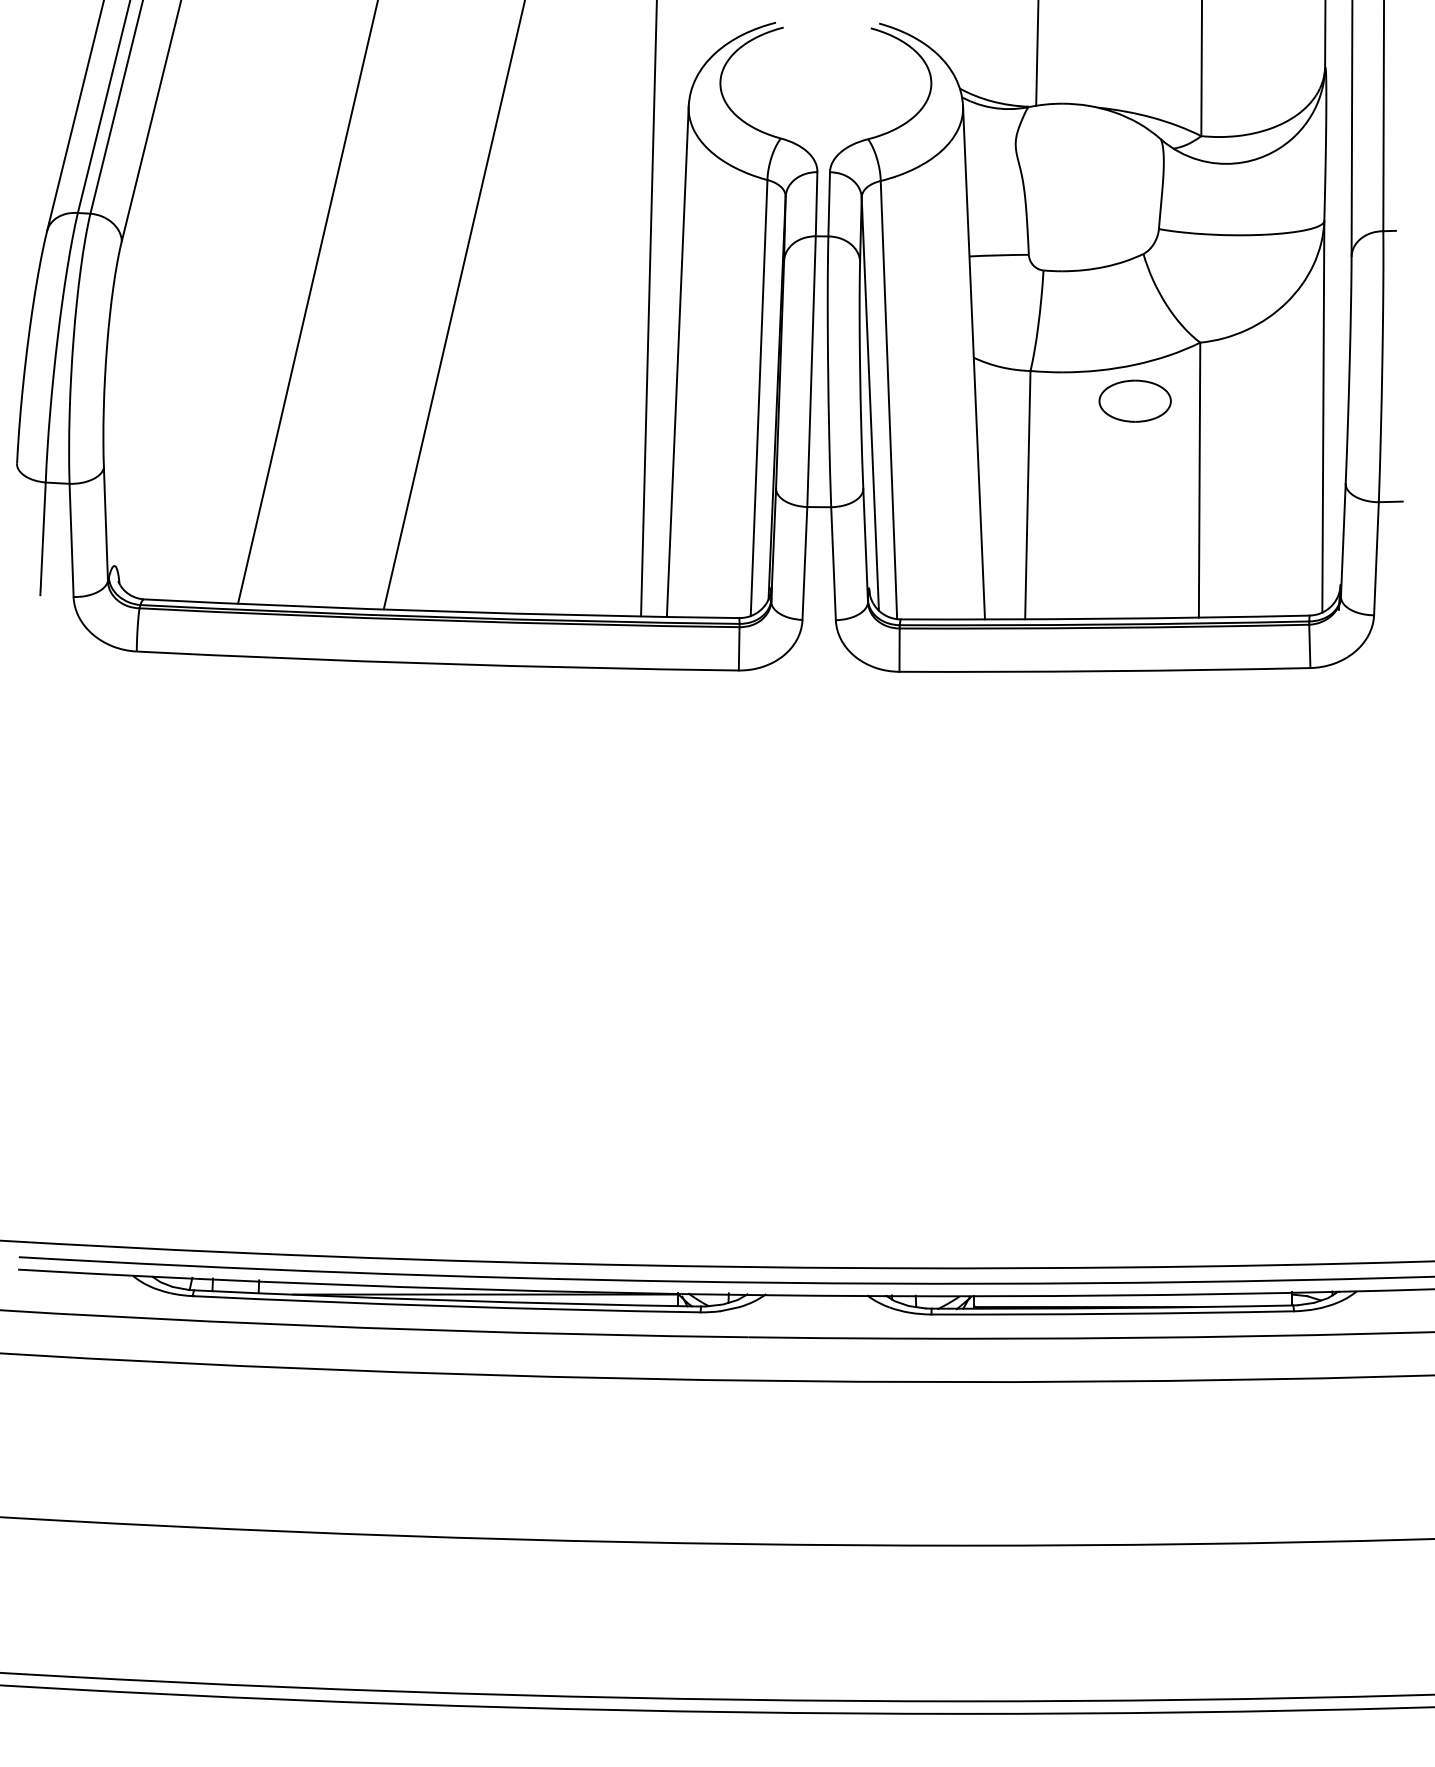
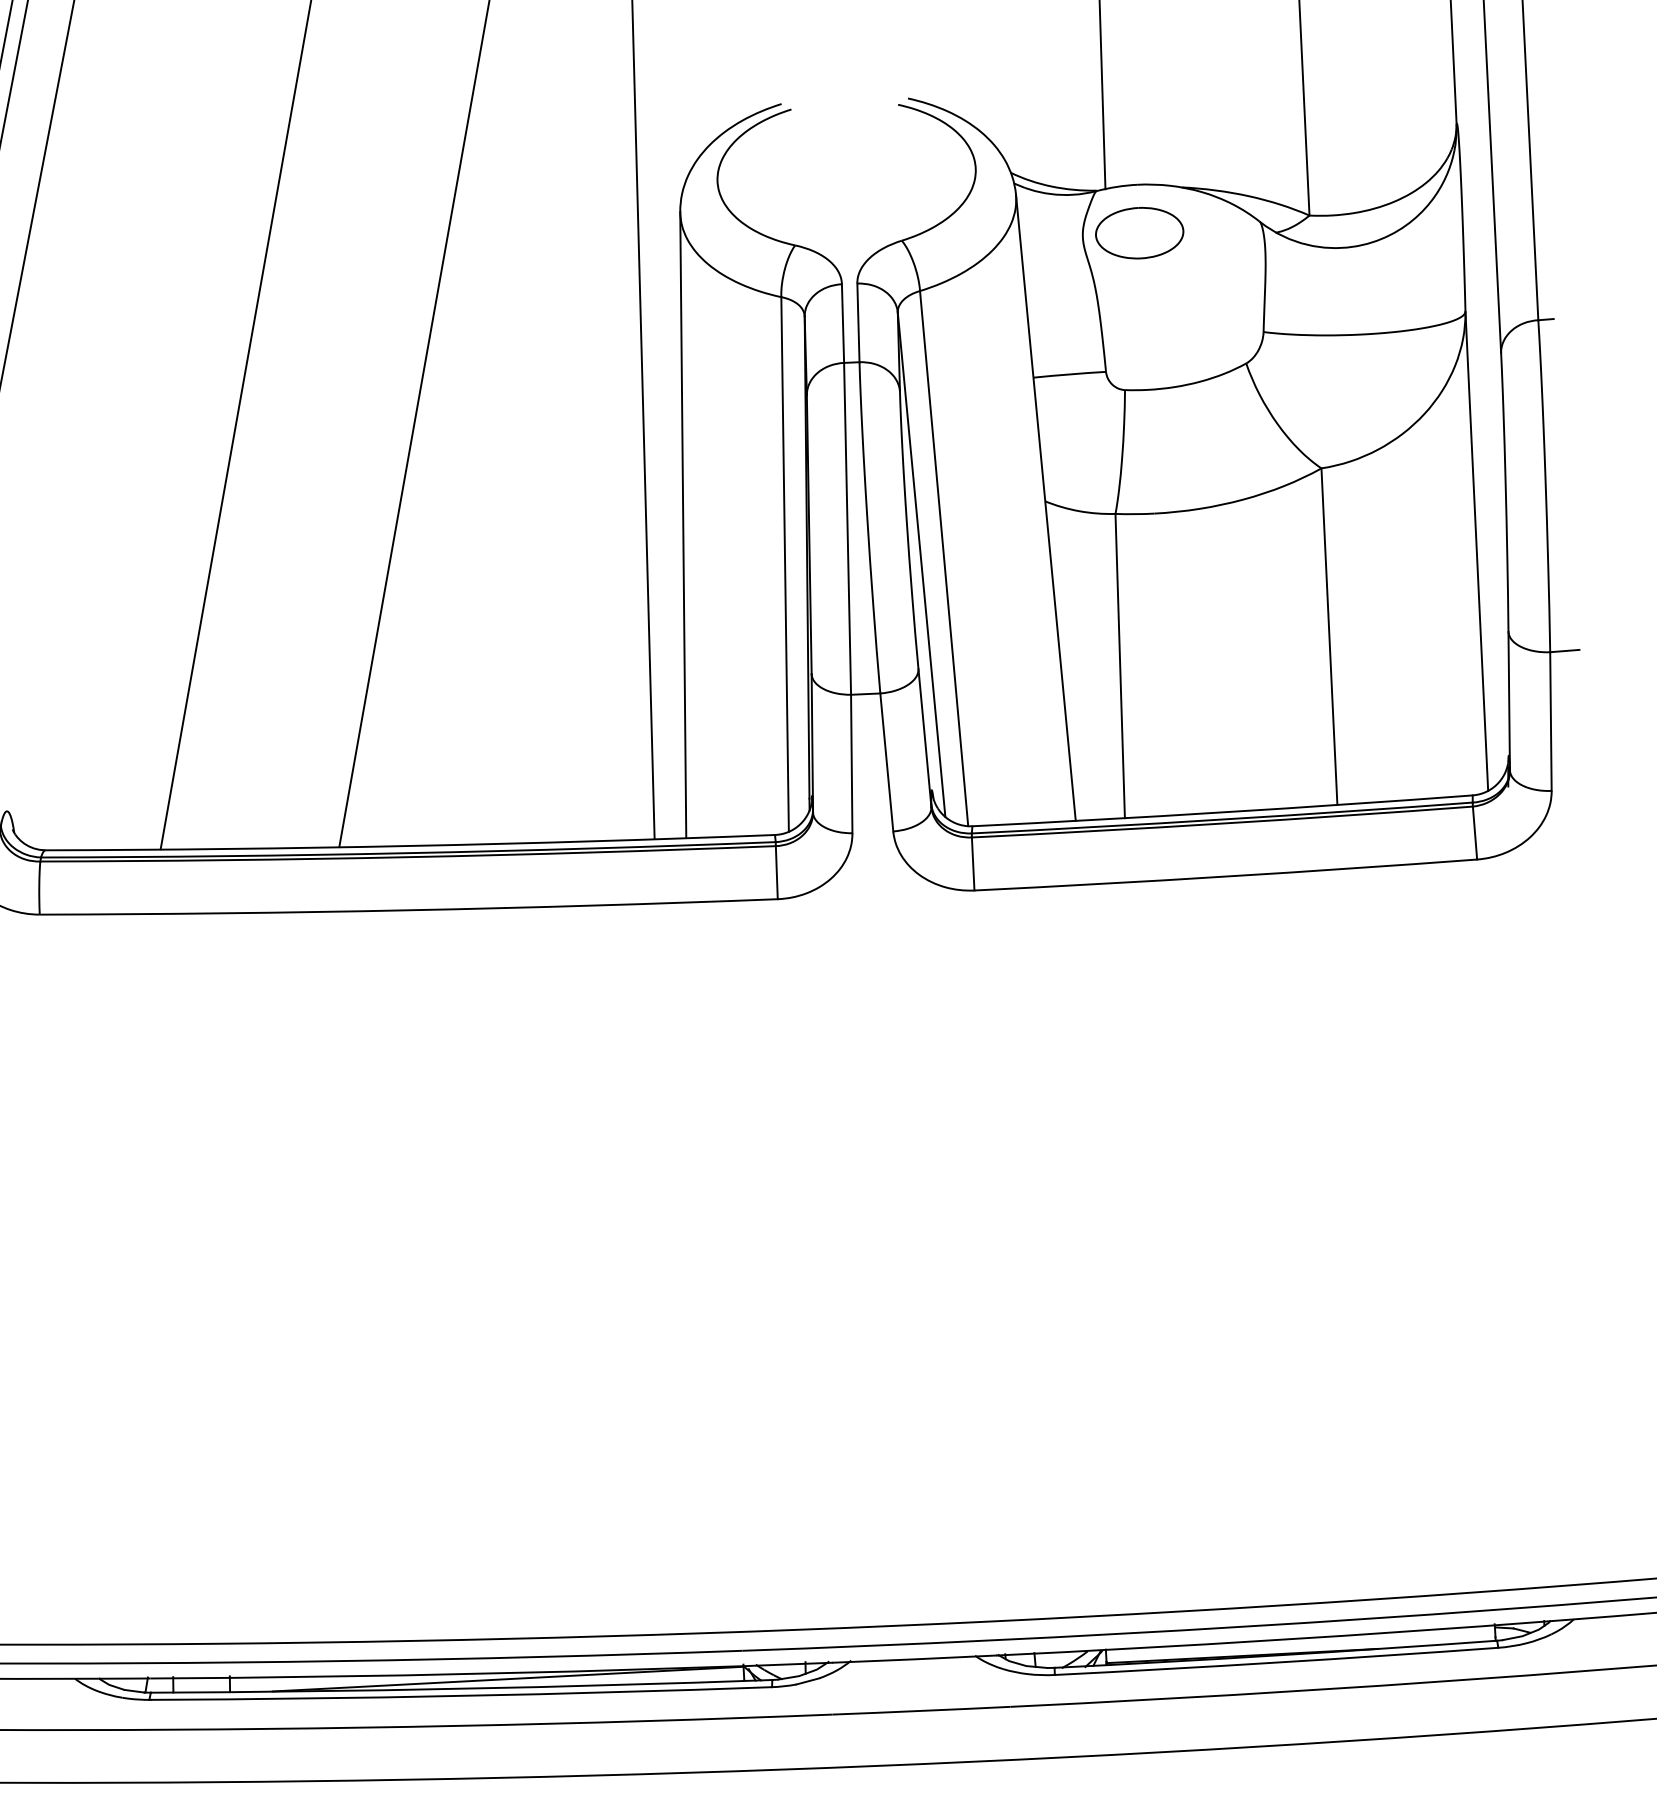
part: (1134, 400) -> (1138, 232), moved

